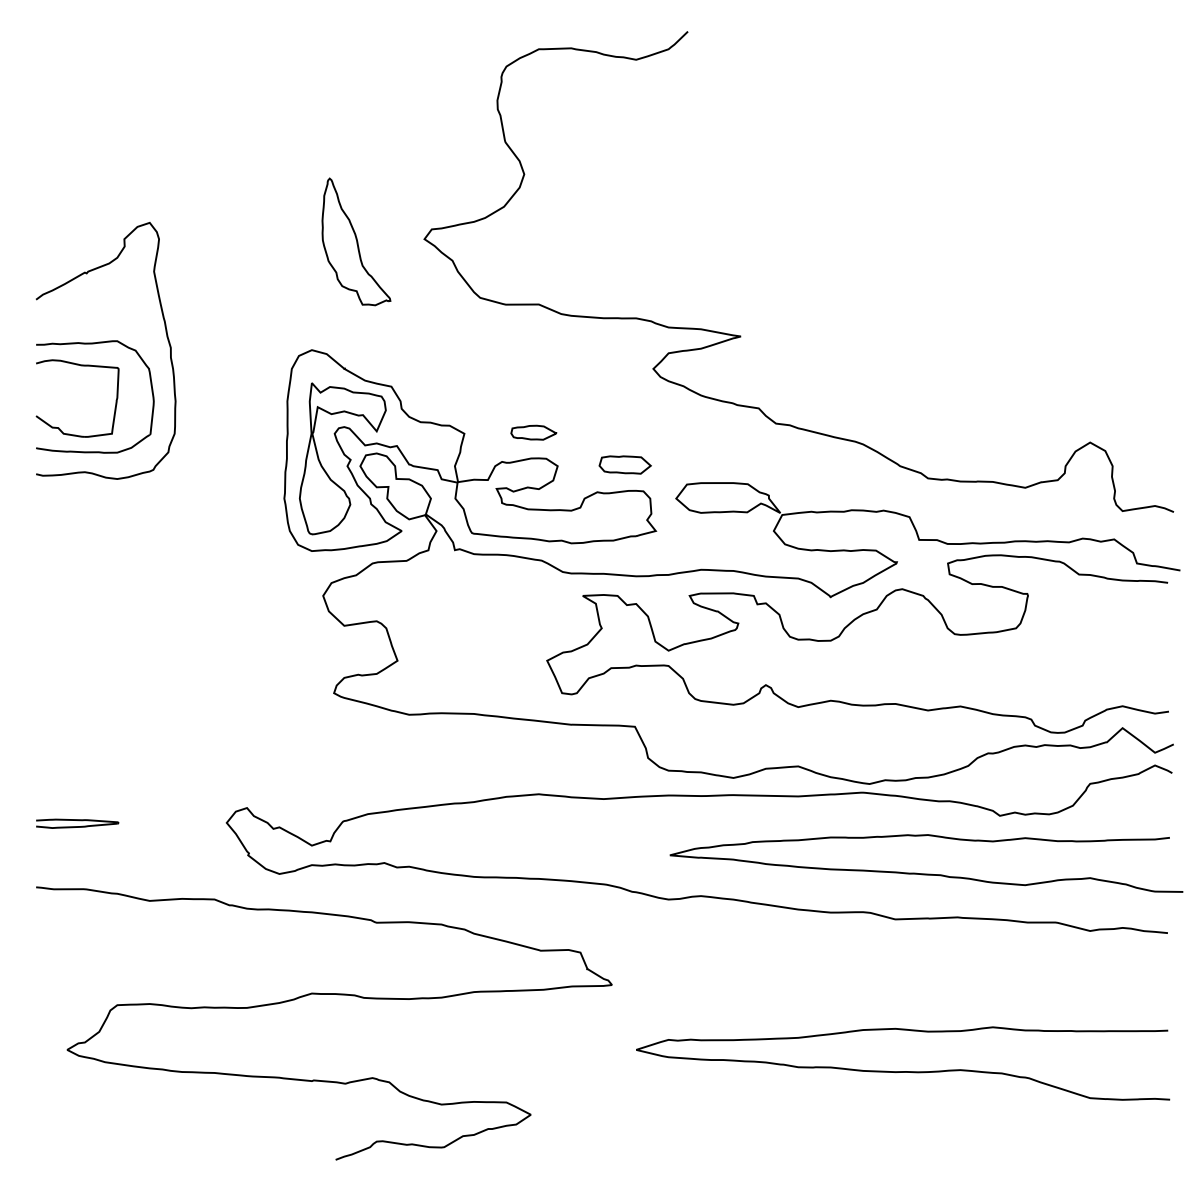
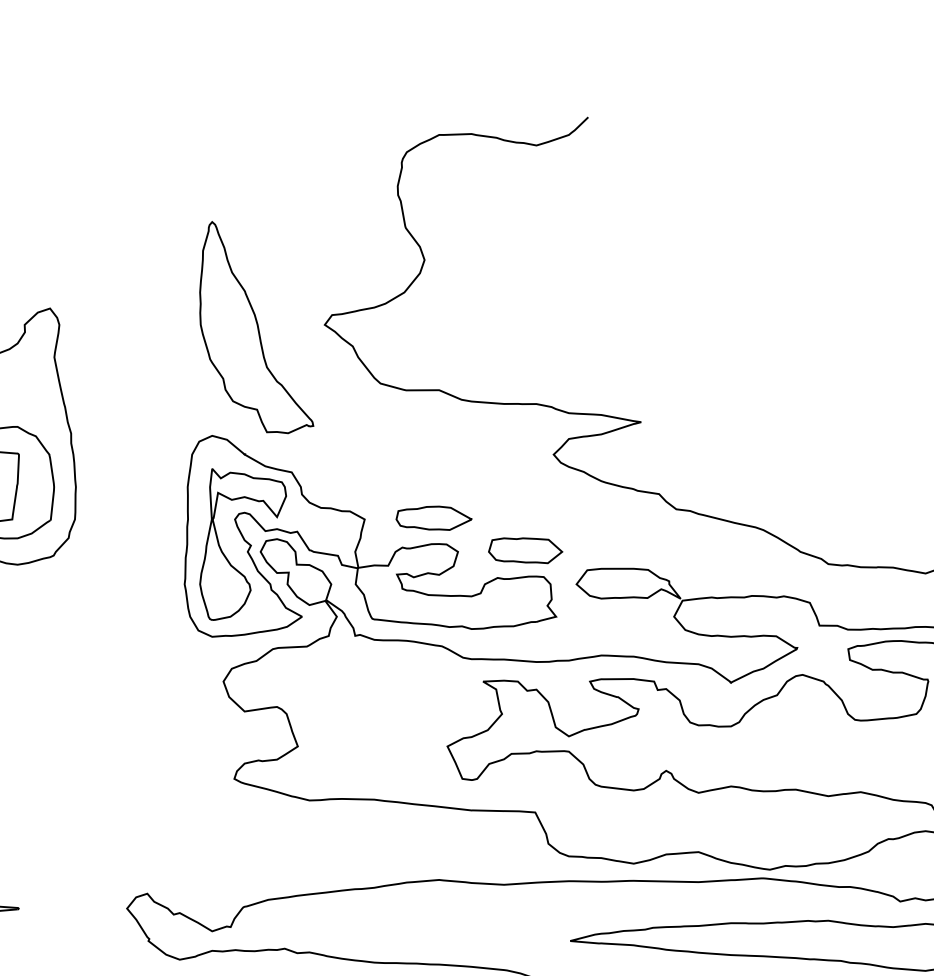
part: (356, 241) -> (256, 327), size x1.67
part: (533, 432) -> (433, 518), size x1.67
part: (624, 464) -> (524, 550), size x1.43

